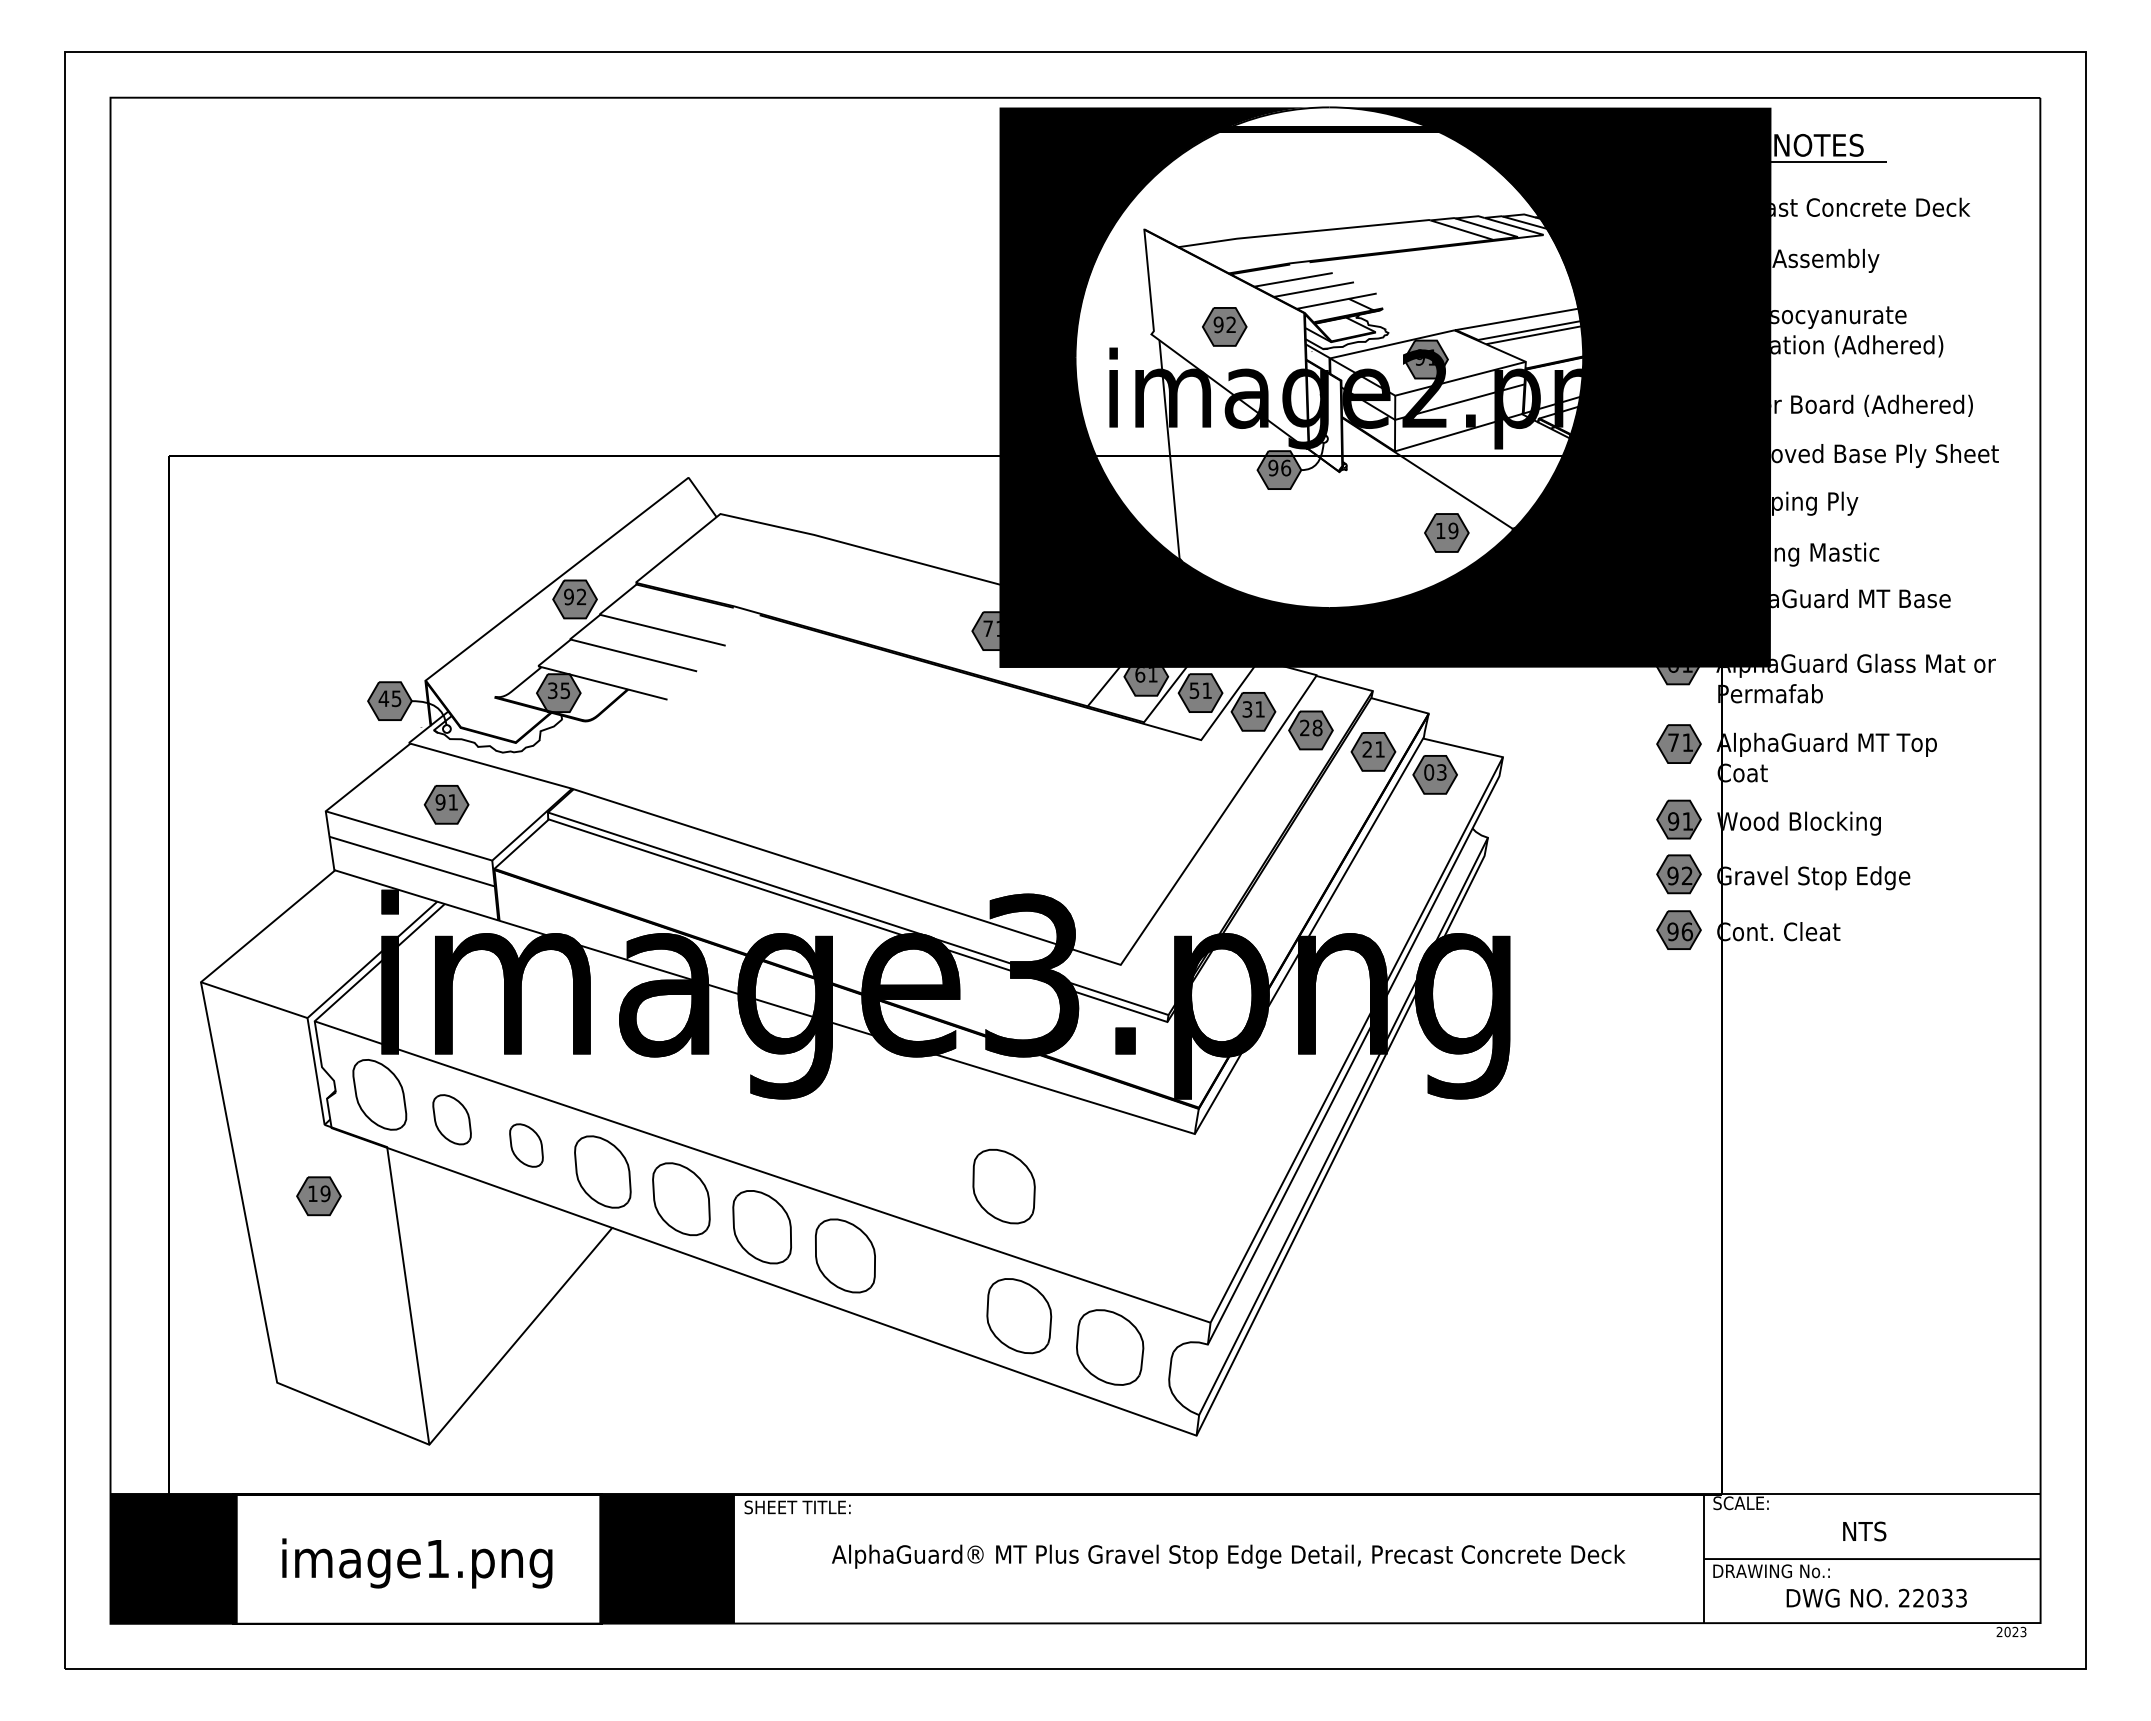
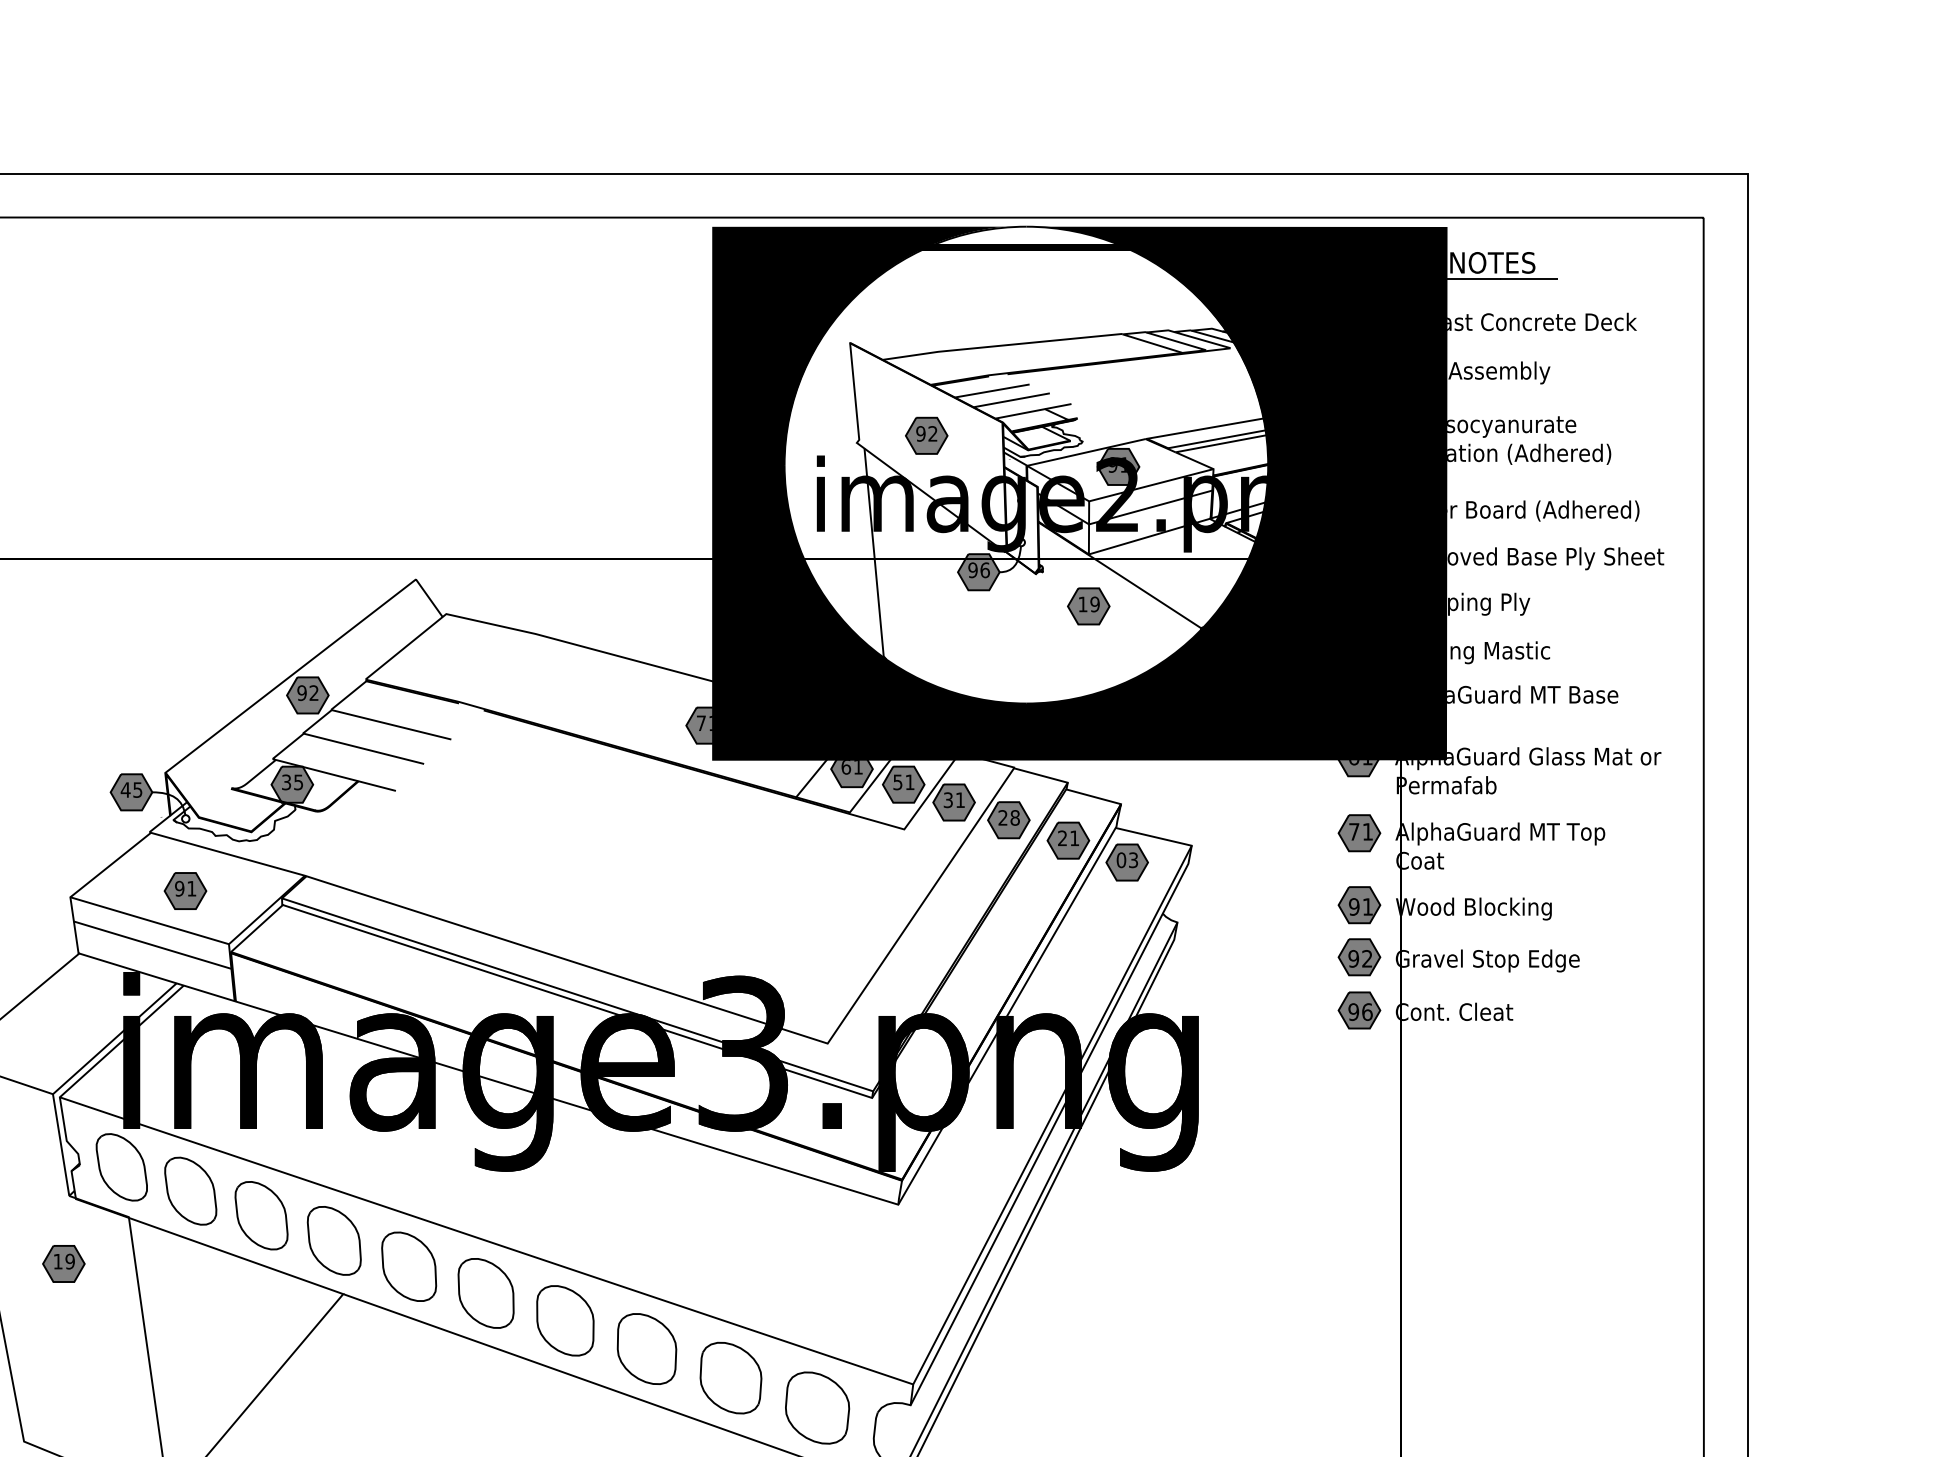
part: (1446, 532) -> (1088, 605), moved
part: (451, 1119) -> (190, 1190), size x1.43
part: (526, 1145) -> (261, 1215), size x1.67
part: (1003, 1186) -> (646, 1348), moved

